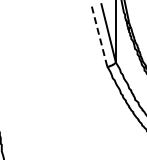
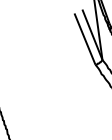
line: (99, 36) -> (84, 39), dashed -> solid

